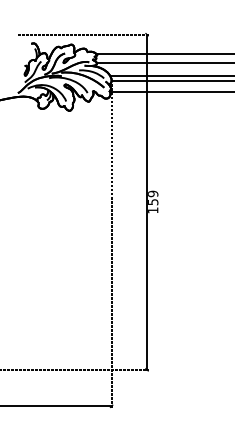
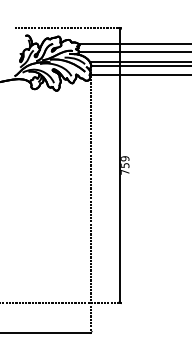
text: (153, 210) -> (125, 172), 159 -> 759

